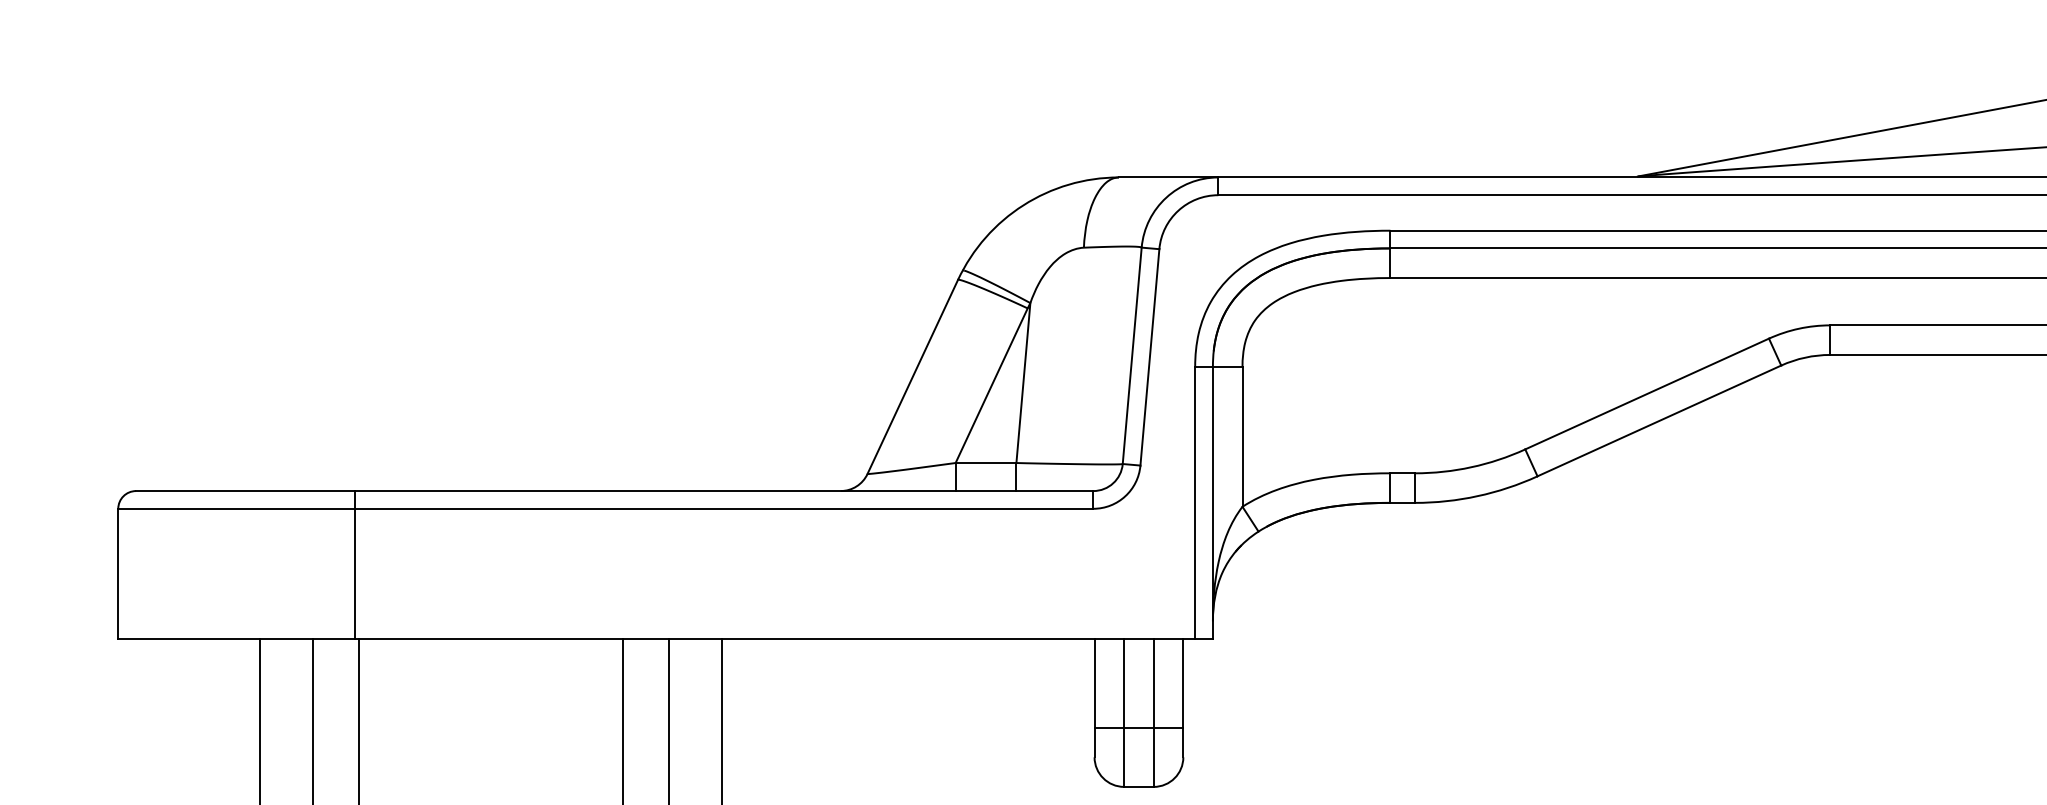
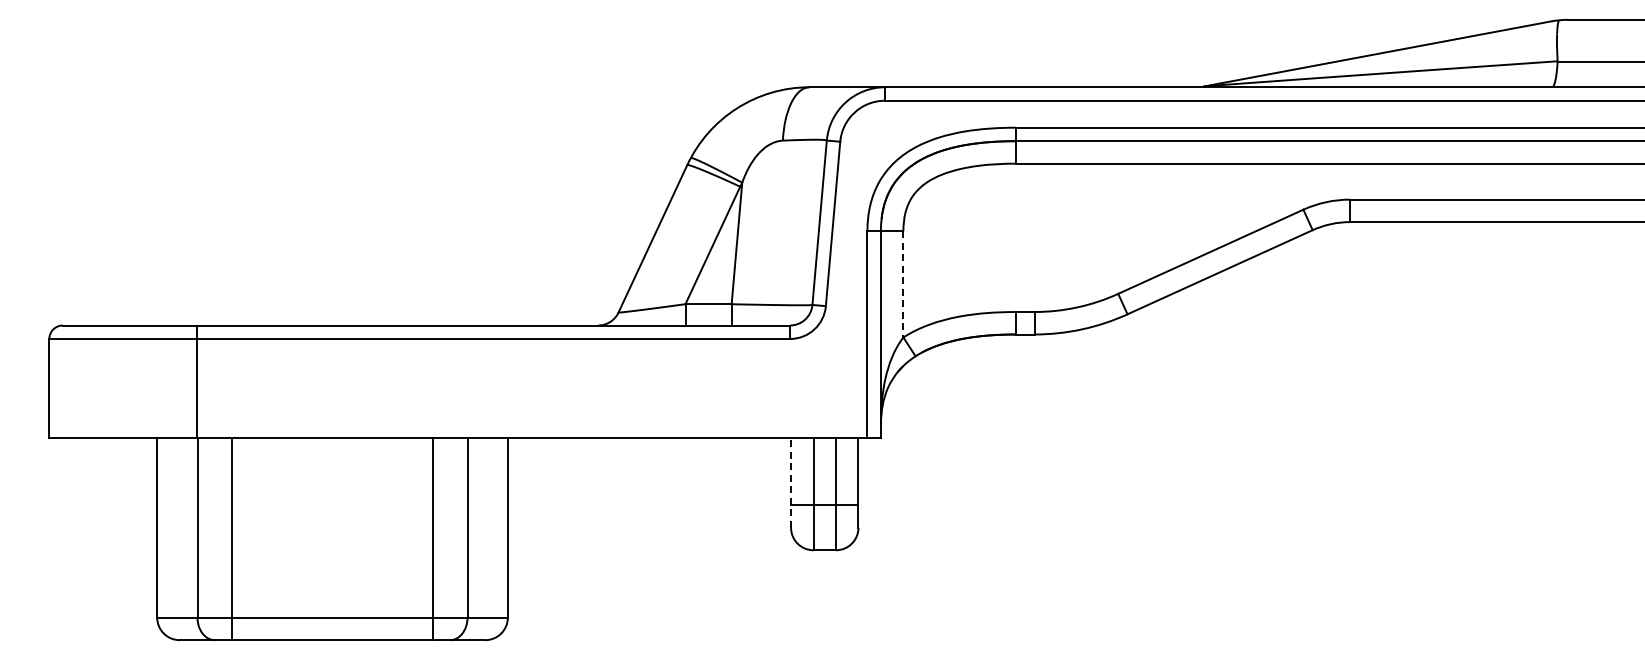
line: (1242, 437) -> (903, 284), solid -> dashed
line: (355, 564) -> (197, 381), moved
line: (1095, 697) -> (791, 482), solid -> dashed

